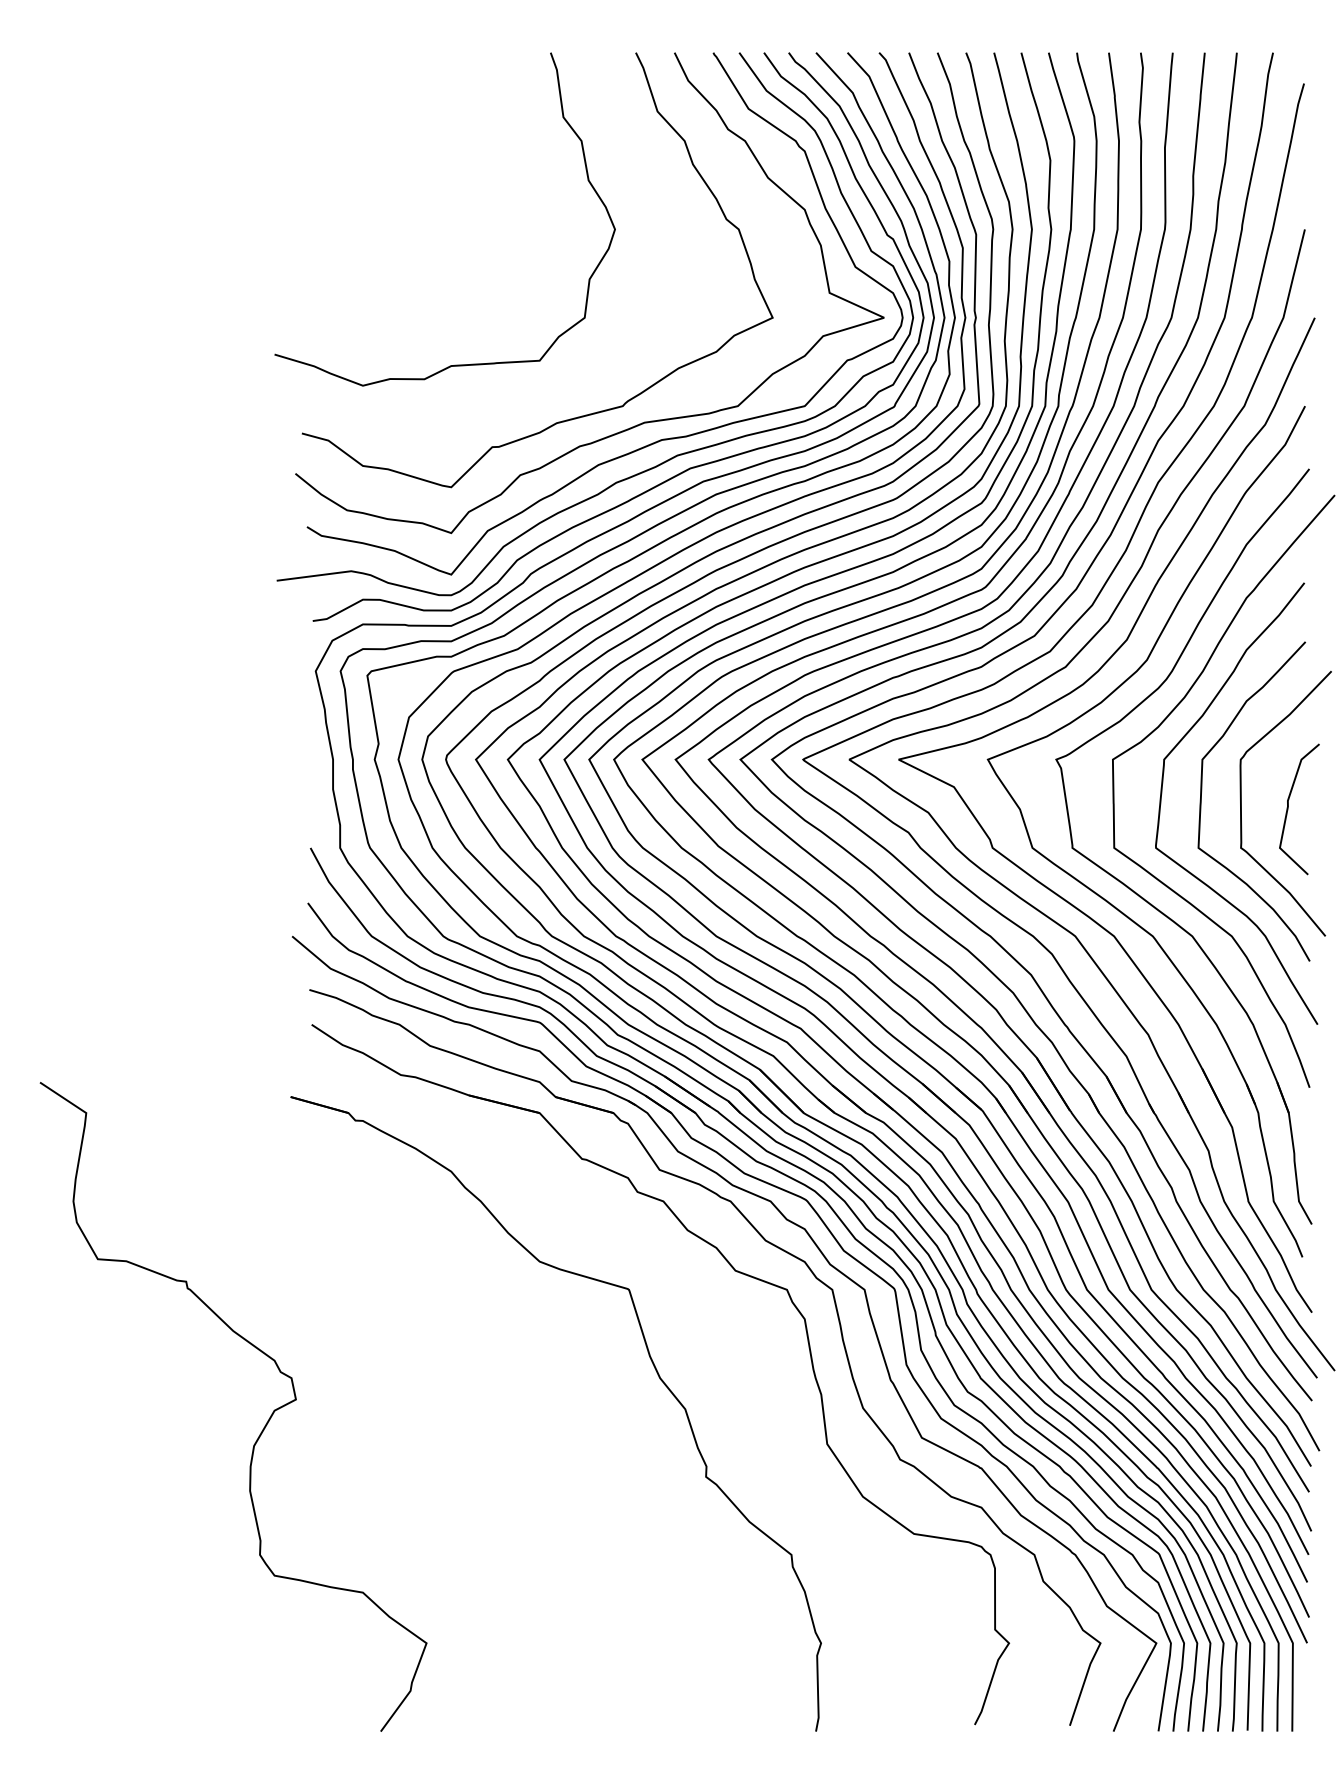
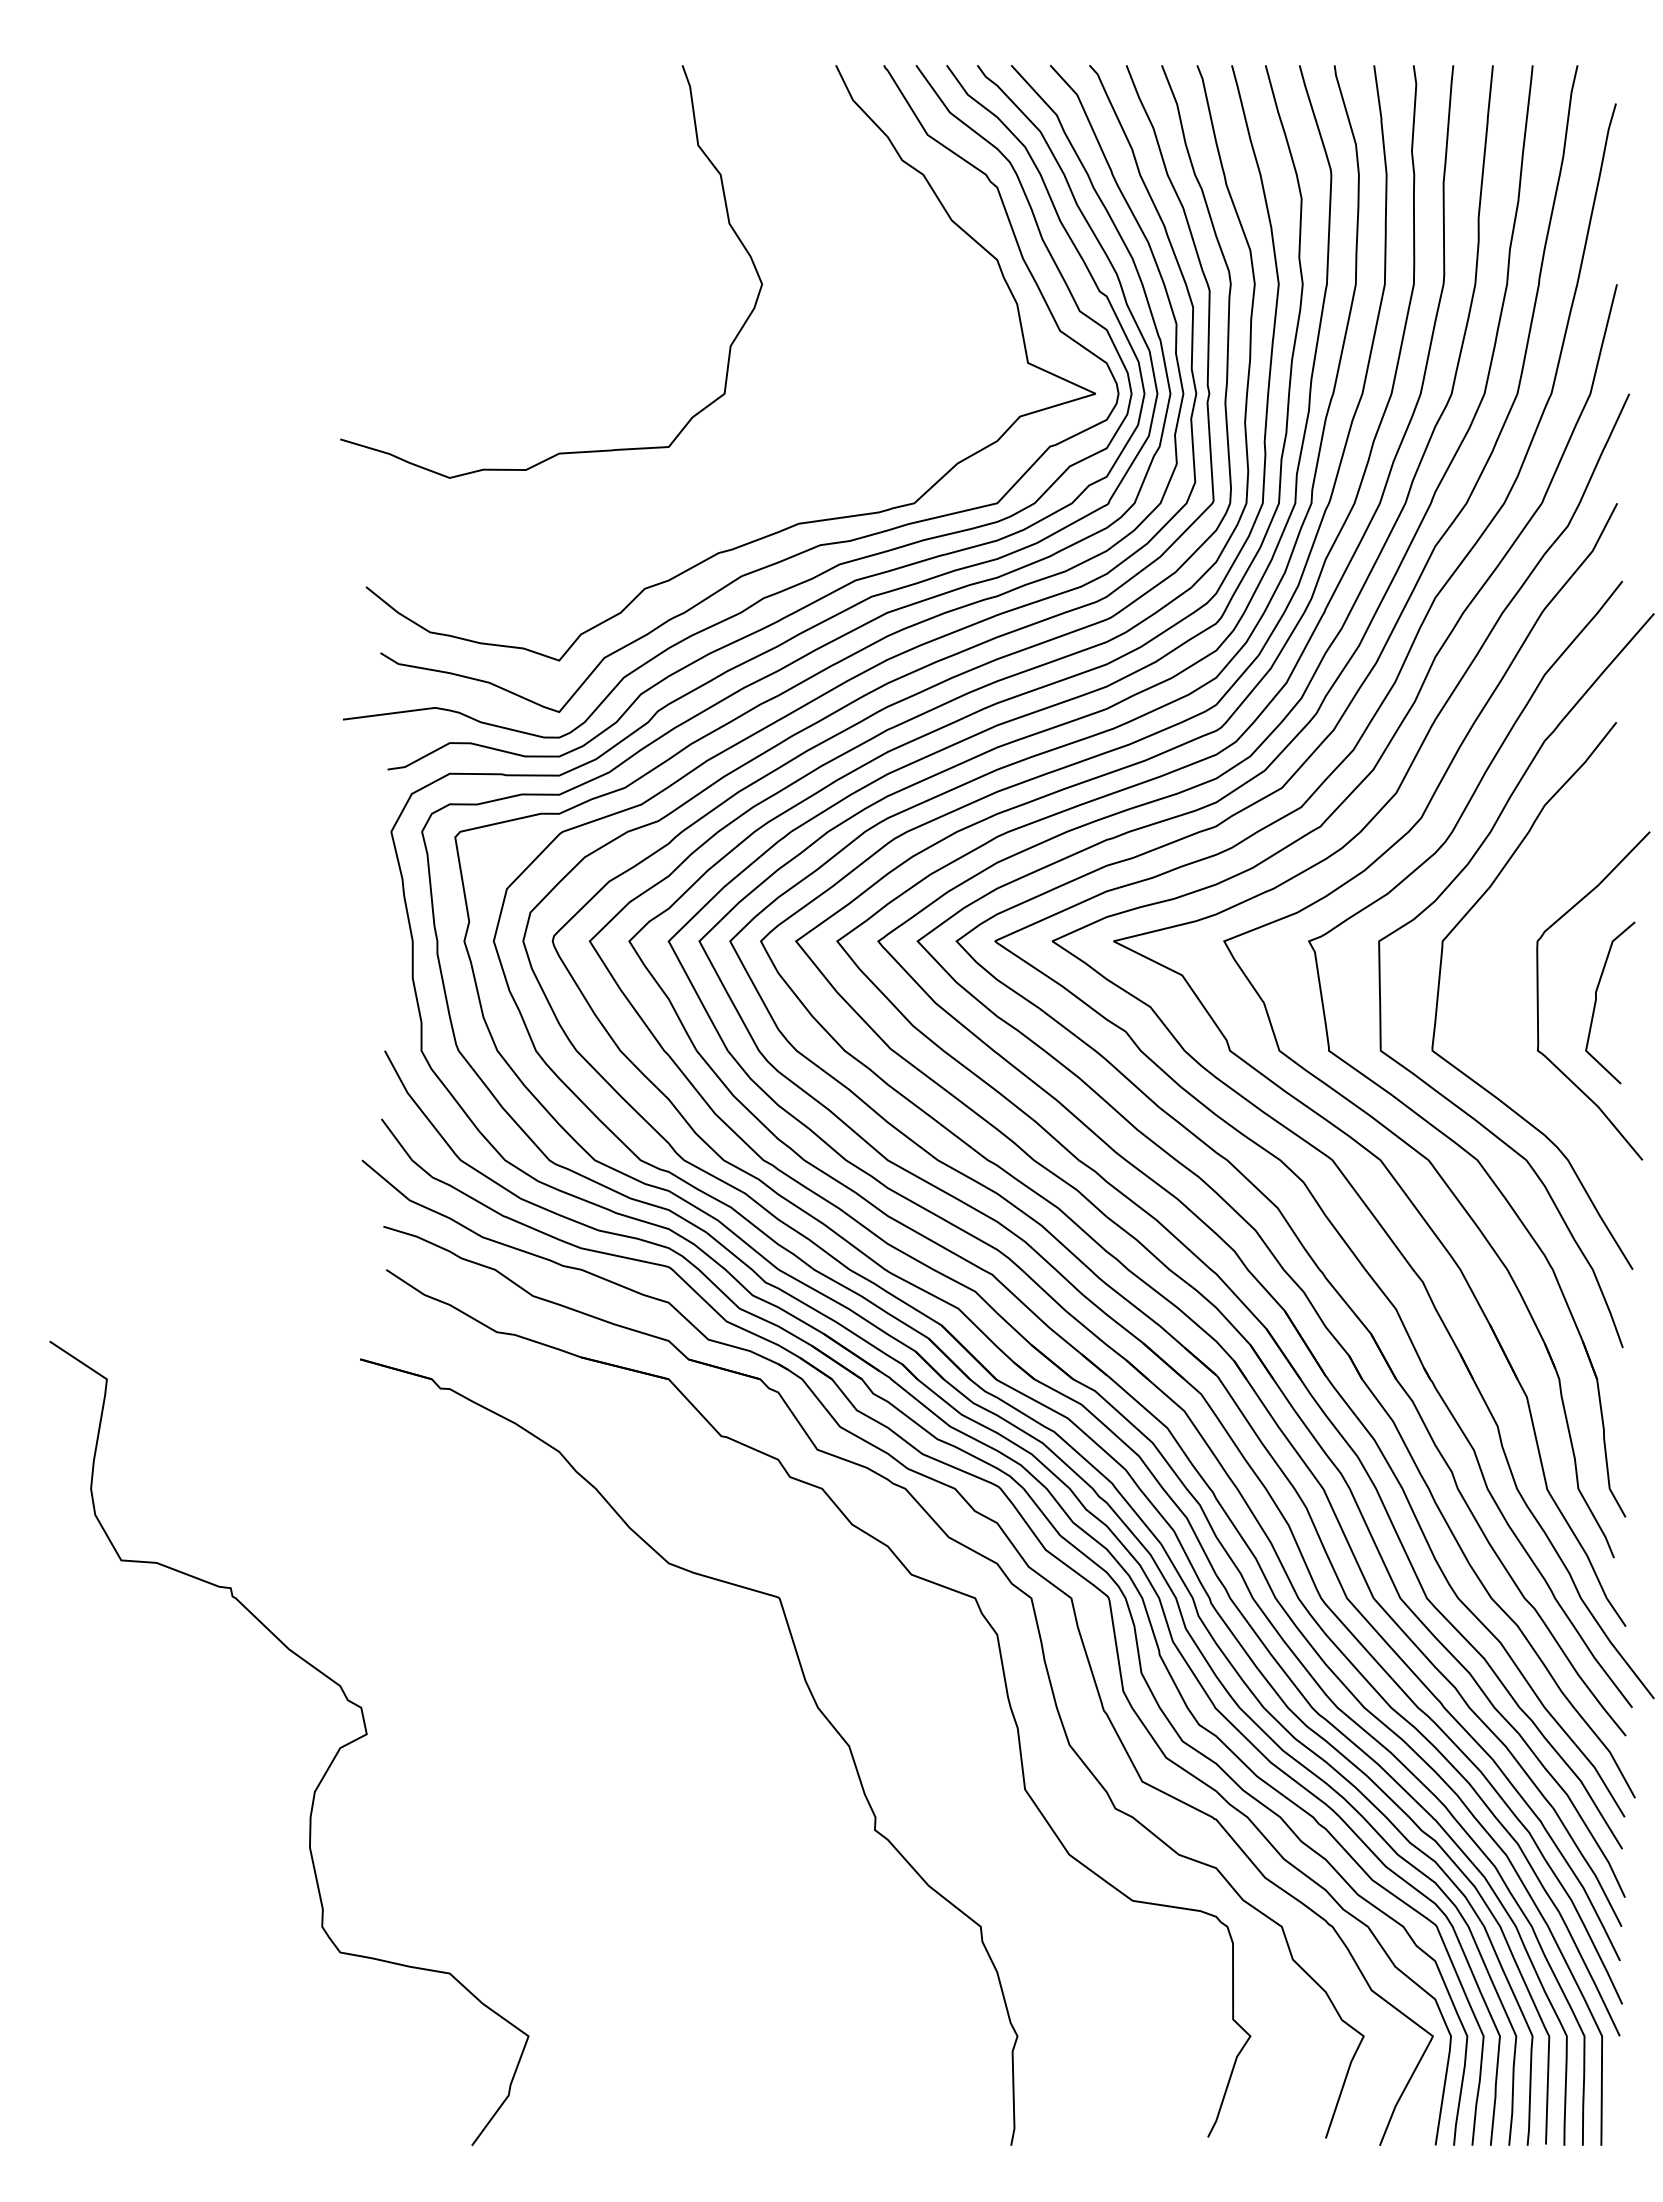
curve: (574, 417) -> (711, 517), removed
curve: (1202, 797) -> (1489, 988), removed

